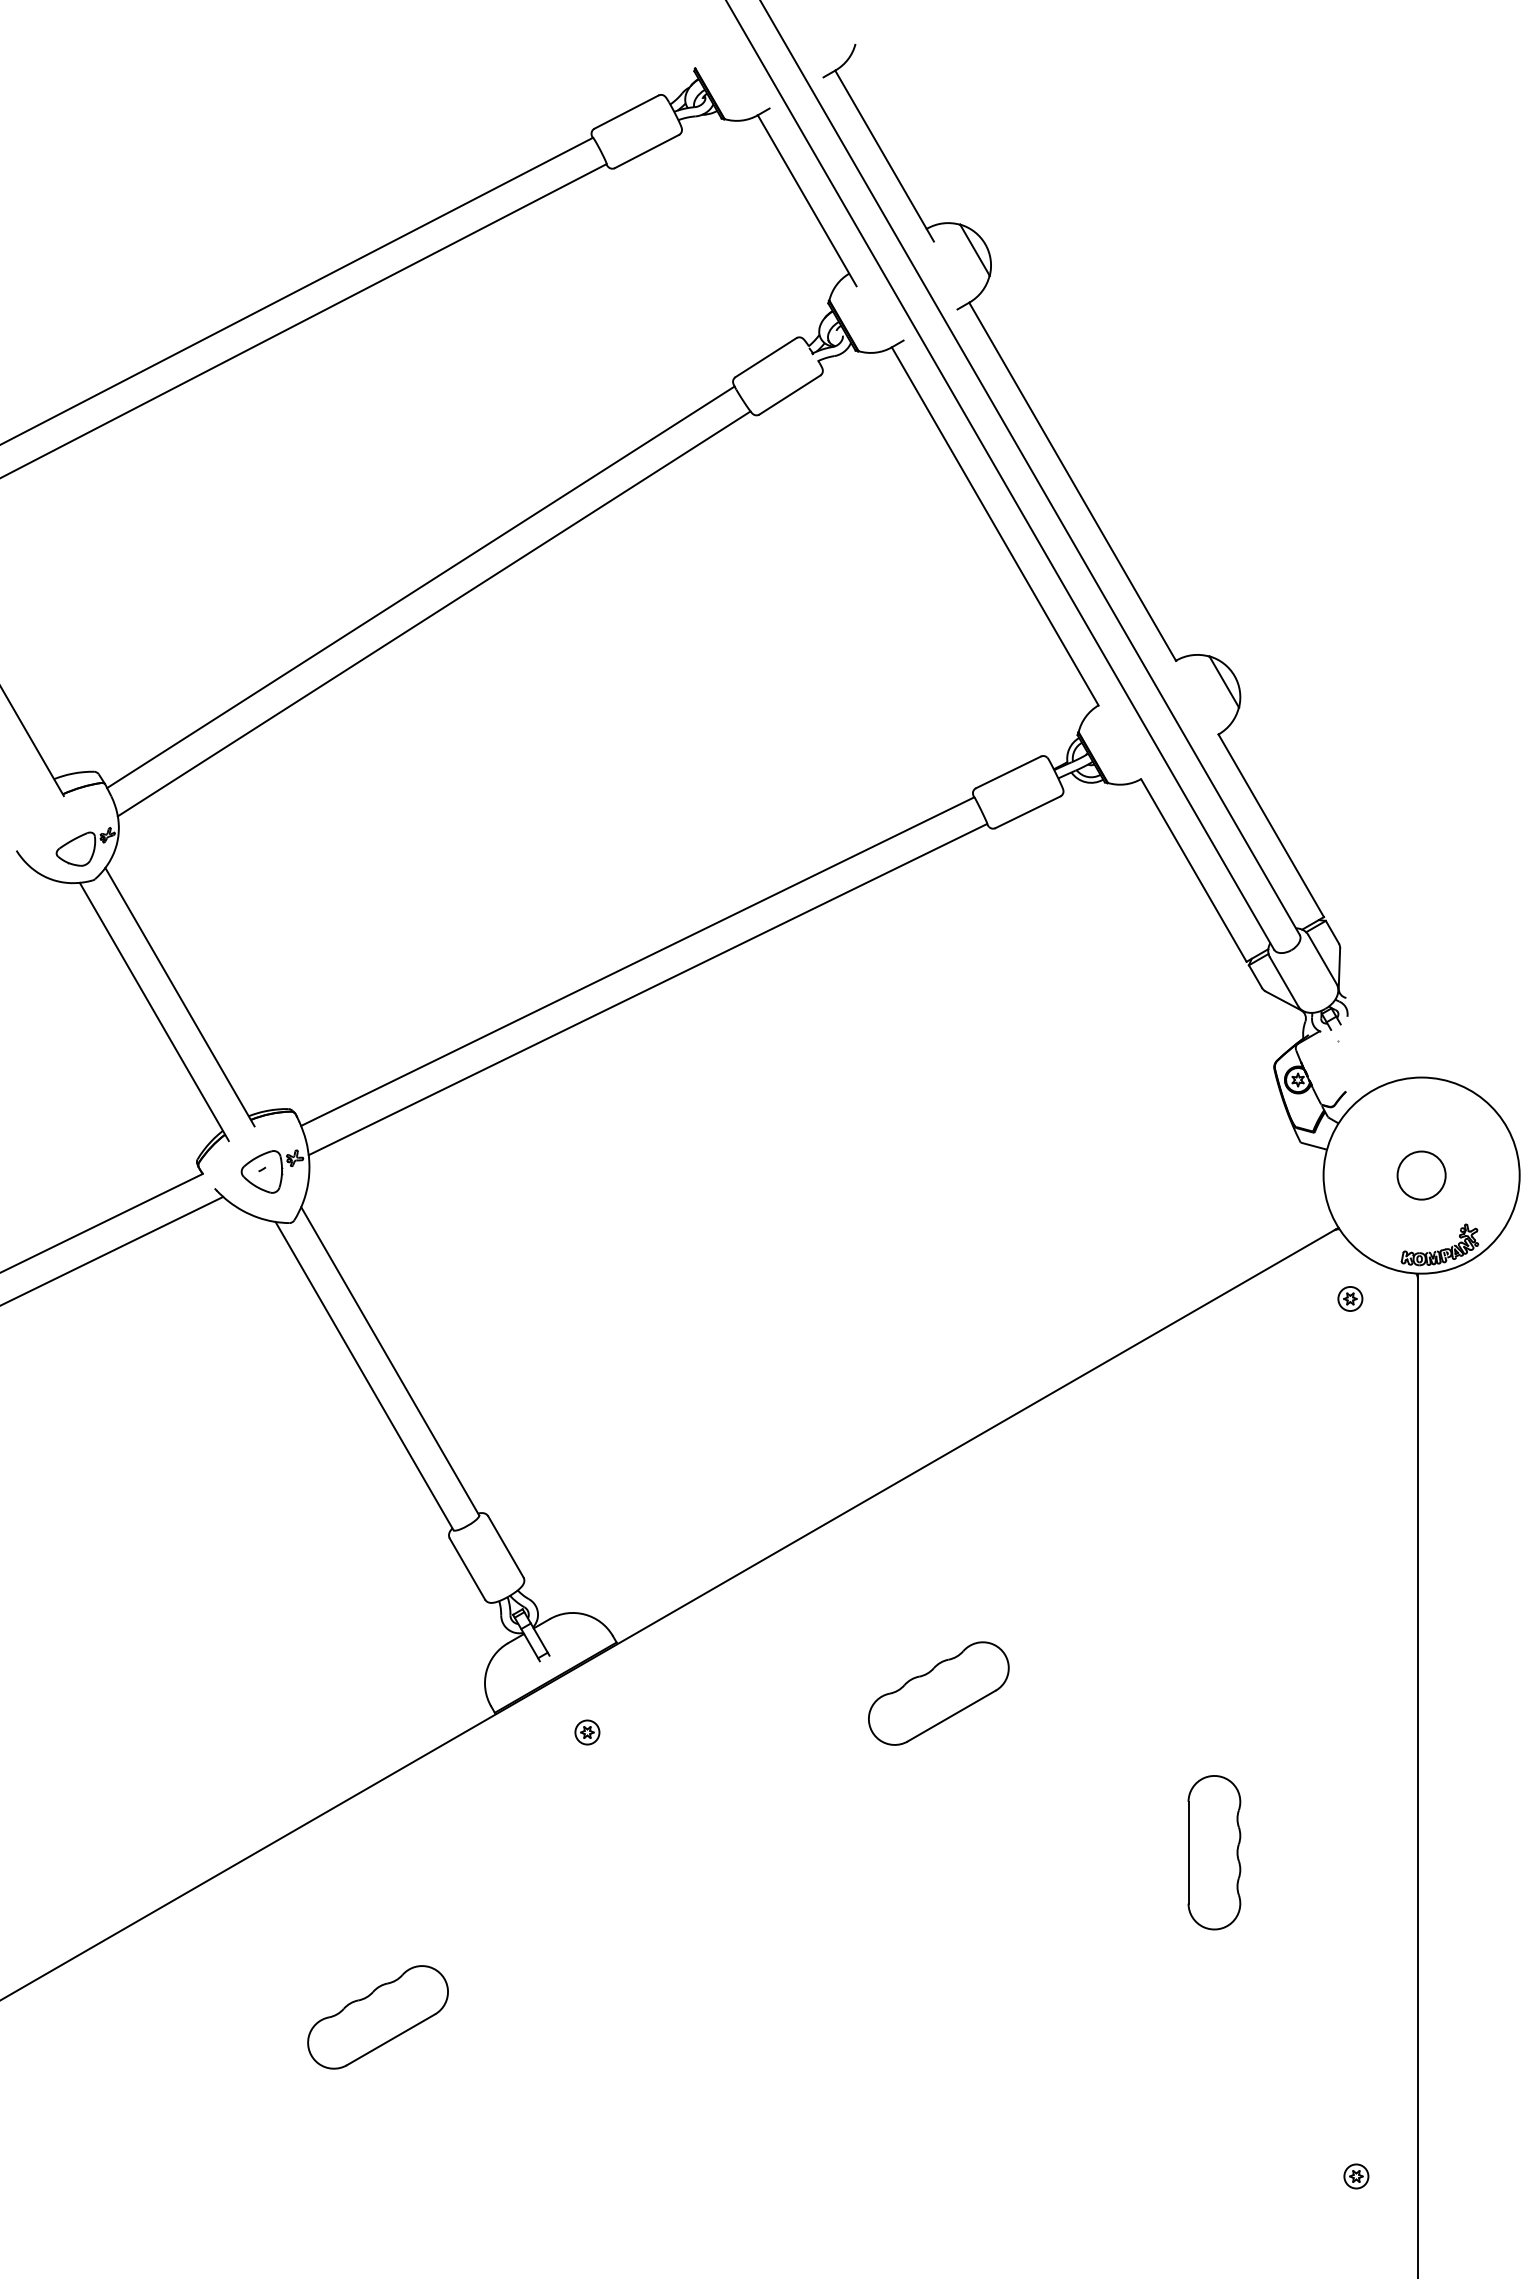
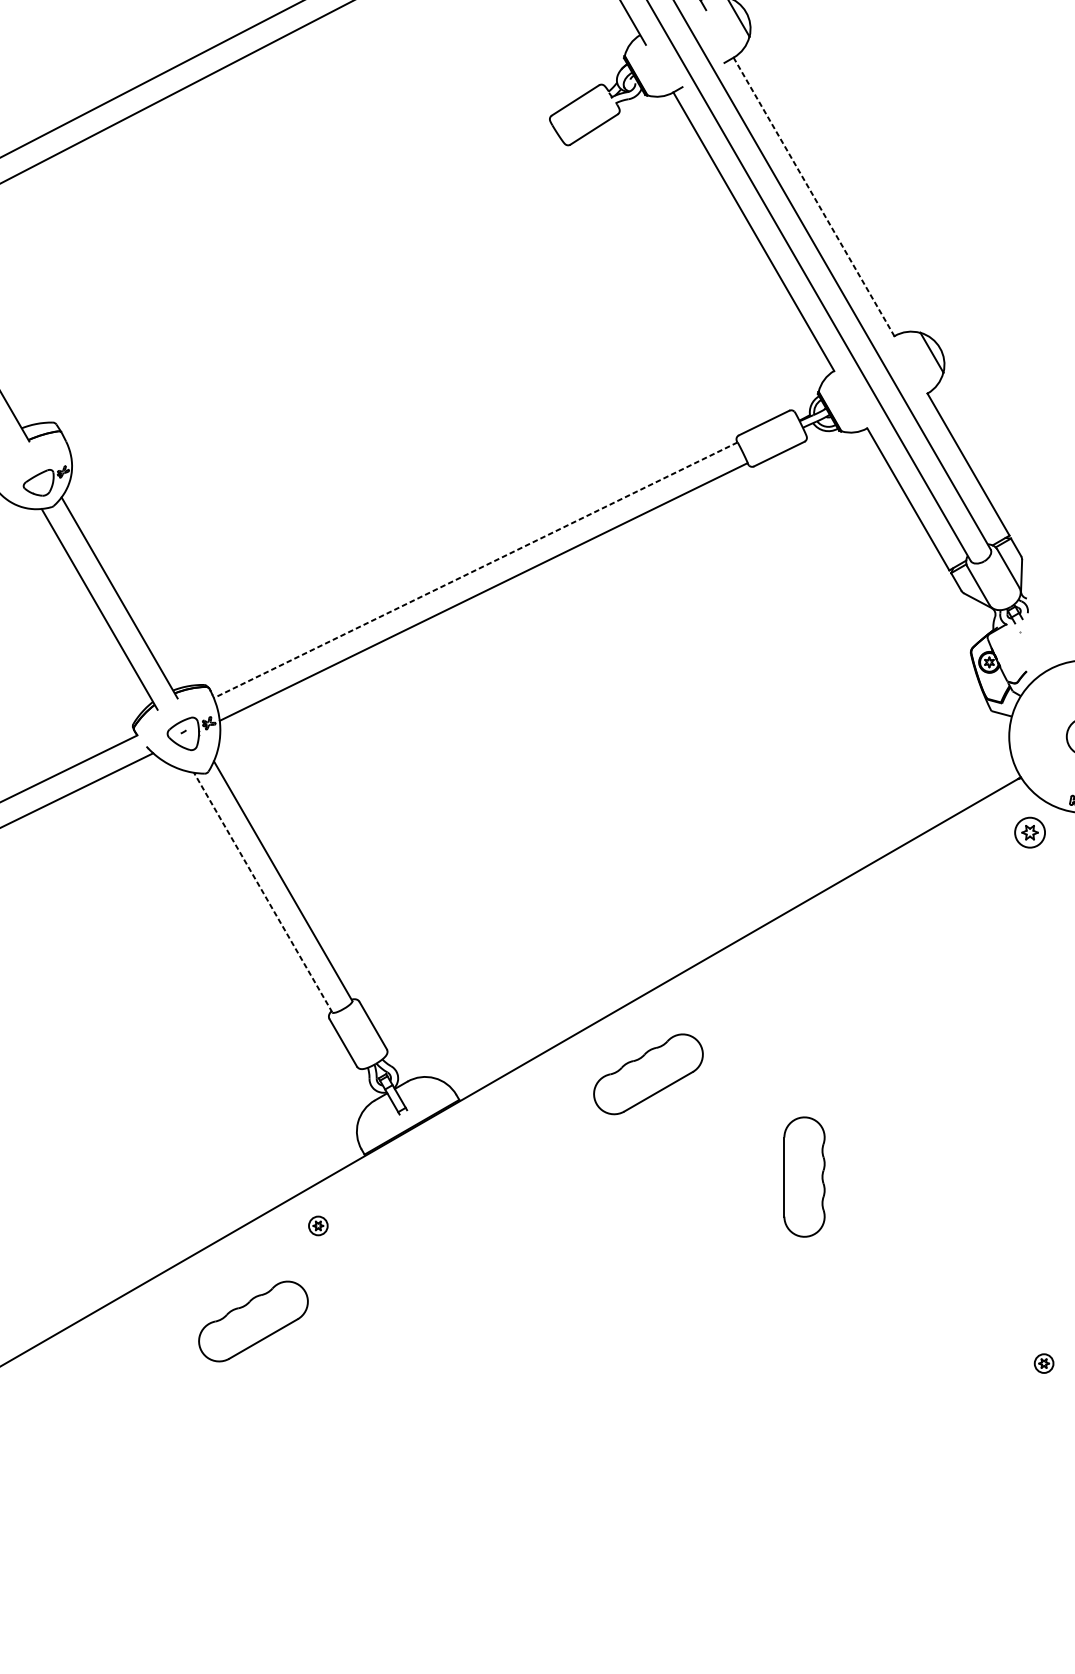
line: (1072, 481) -> (813, 196), solid -> dashed
line: (420, 587) -> (306, 279), removed
line: (433, 613) -> (316, 299), removed
line: (637, 961) -> (475, 570), solid -> dashed
part: (1350, 1298) -> (1030, 832), size x1.6
line: (364, 1376) -> (263, 893), solid -> dashed
part: (938, 1693) -> (648, 1074), moved
part: (587, 1732) -> (318, 1225), moved
part: (1214, 1852) -> (804, 1176), moved
part: (377, 2017) -> (253, 1321), moved
part: (1356, 2176) -> (1044, 1363), moved

